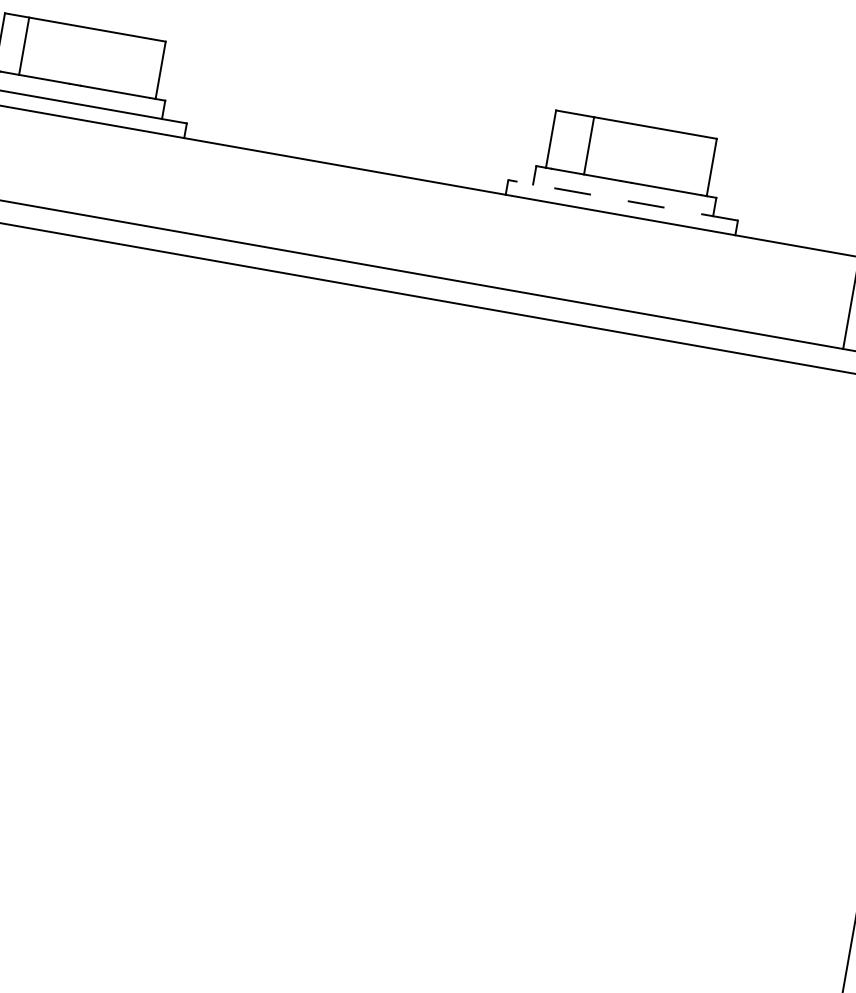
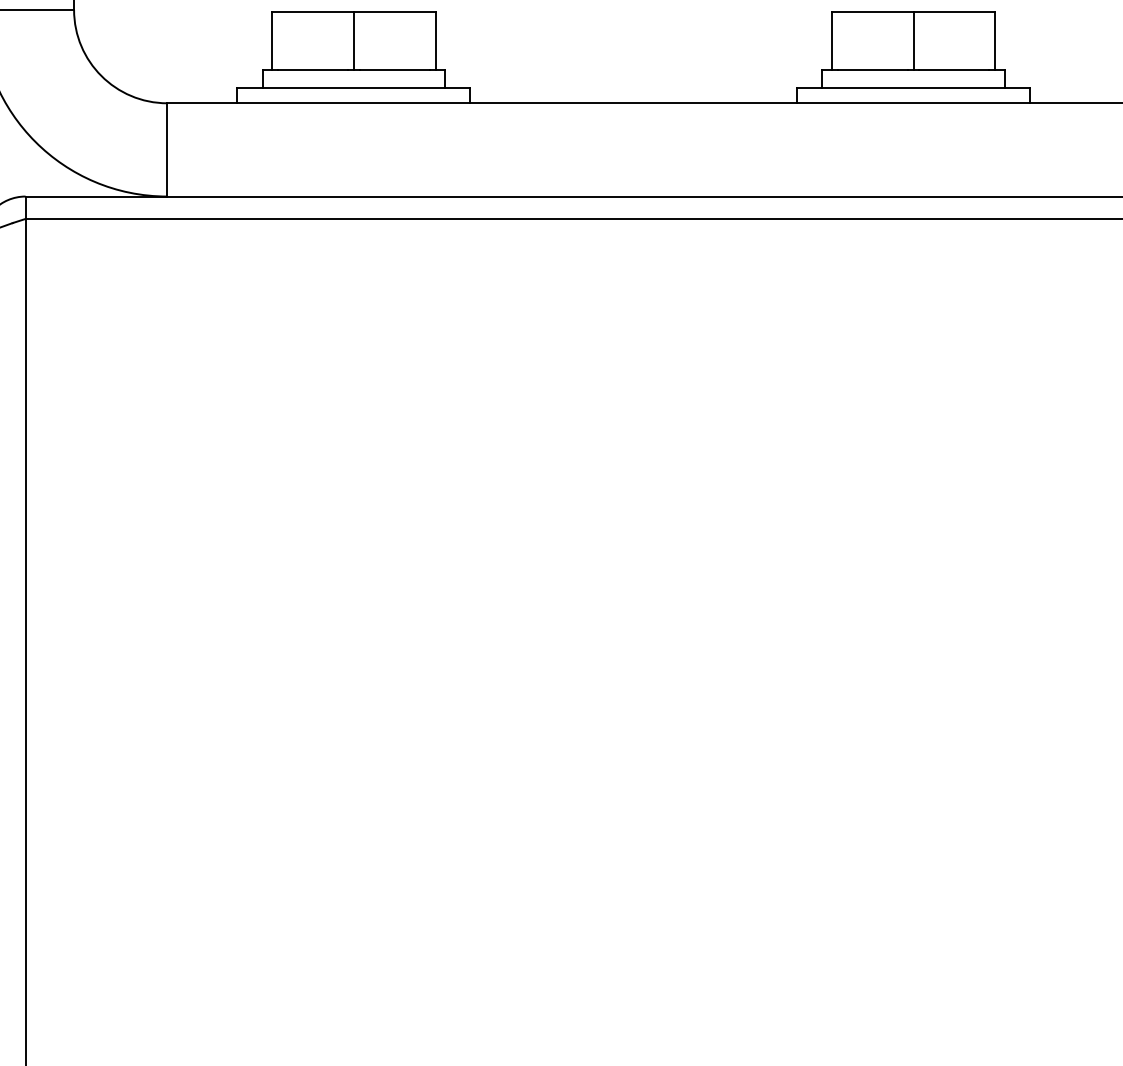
line: (23, 46) -> (353, 40), moved
line: (589, 145) -> (913, 40), moved
line: (623, 200) -> (913, 88), dashed -> solid

